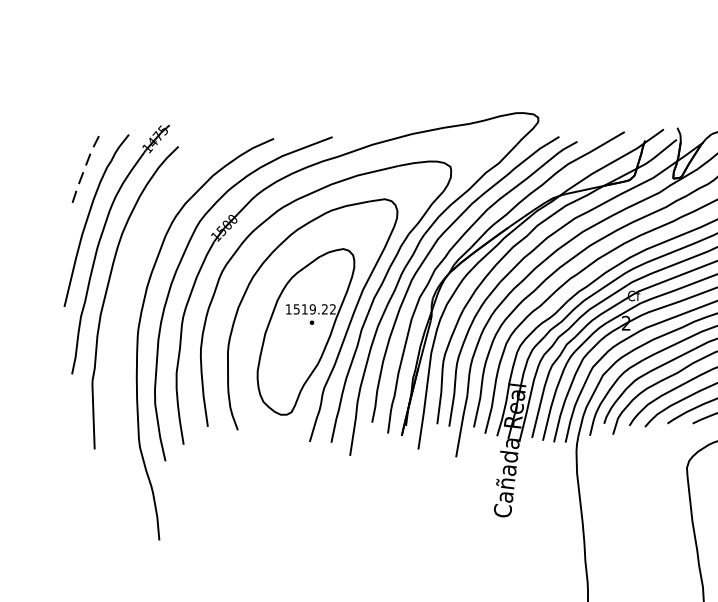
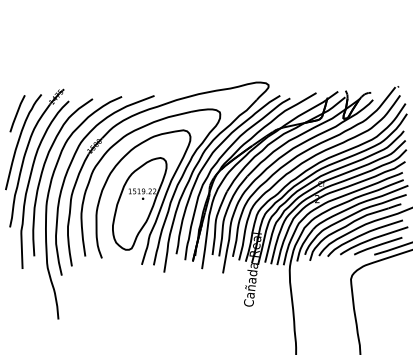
line: (83, 168) -> (16, 113), dashed -> solid
curve: (132, 273) -> (43, 171), added

